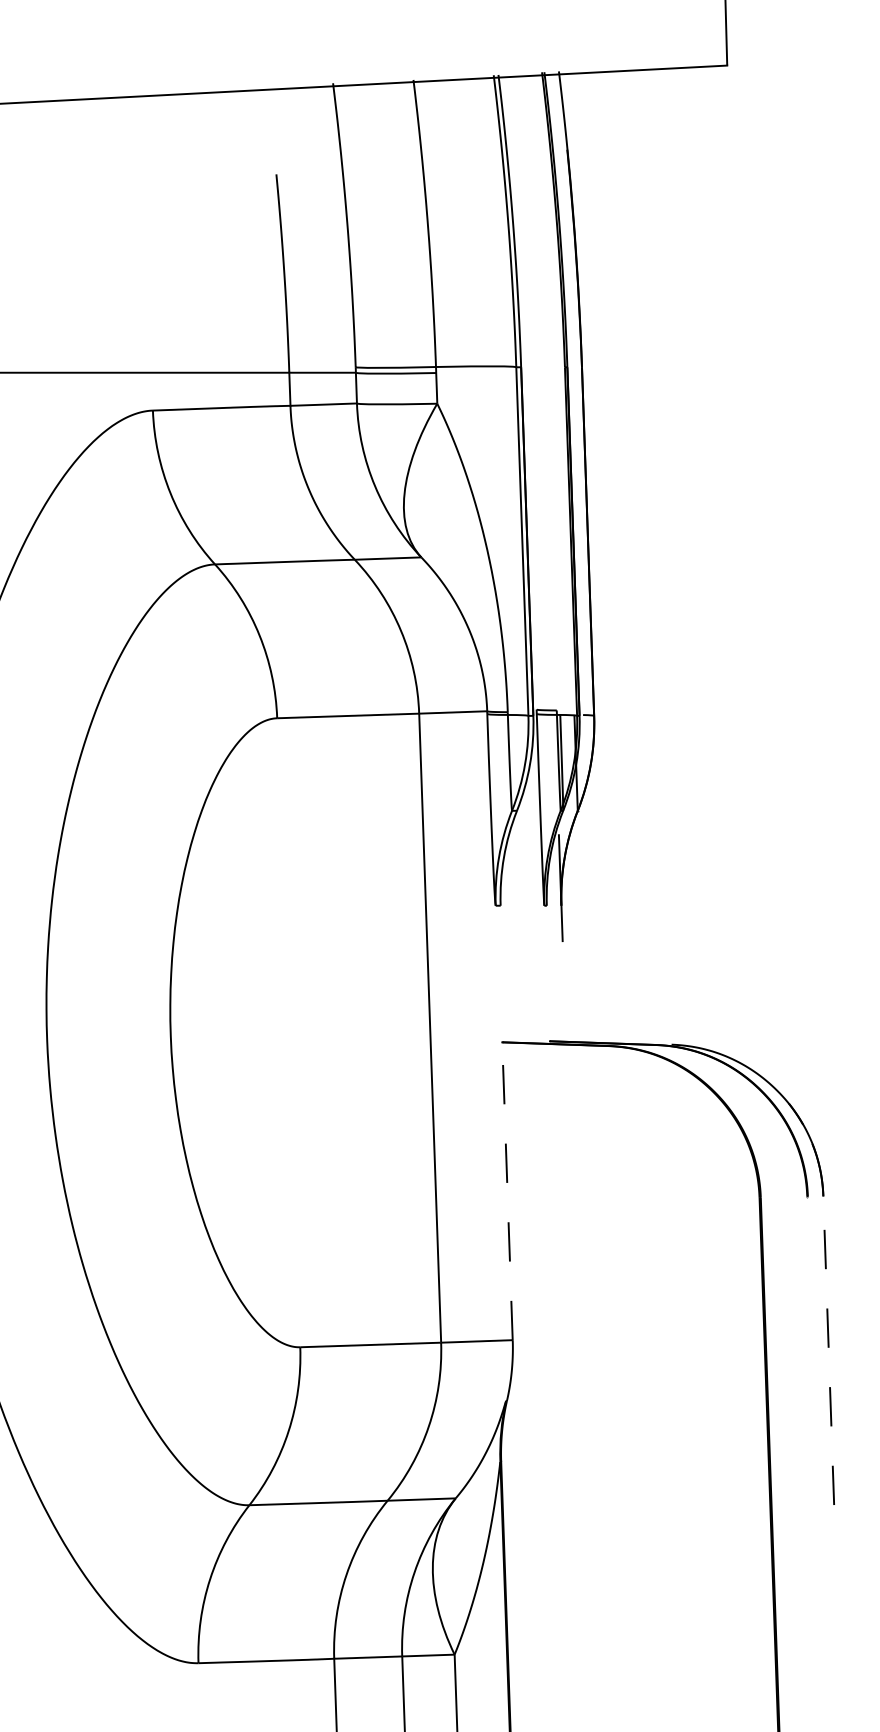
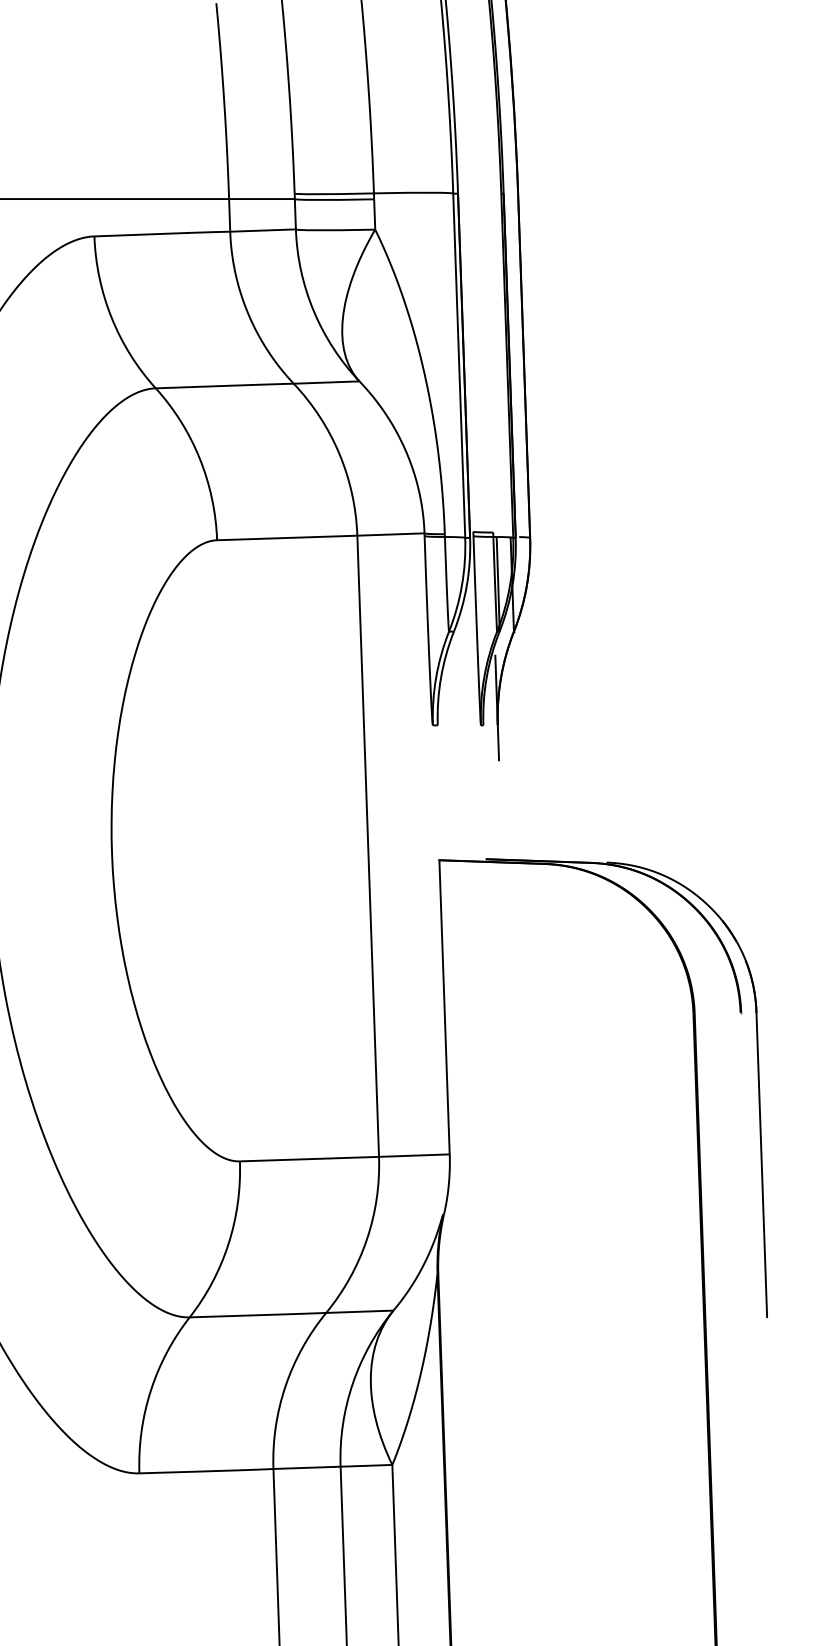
line: (507, 1190) -> (444, 1006), dashed -> solid
line: (828, 1350) -> (761, 1164), dashed -> solid

